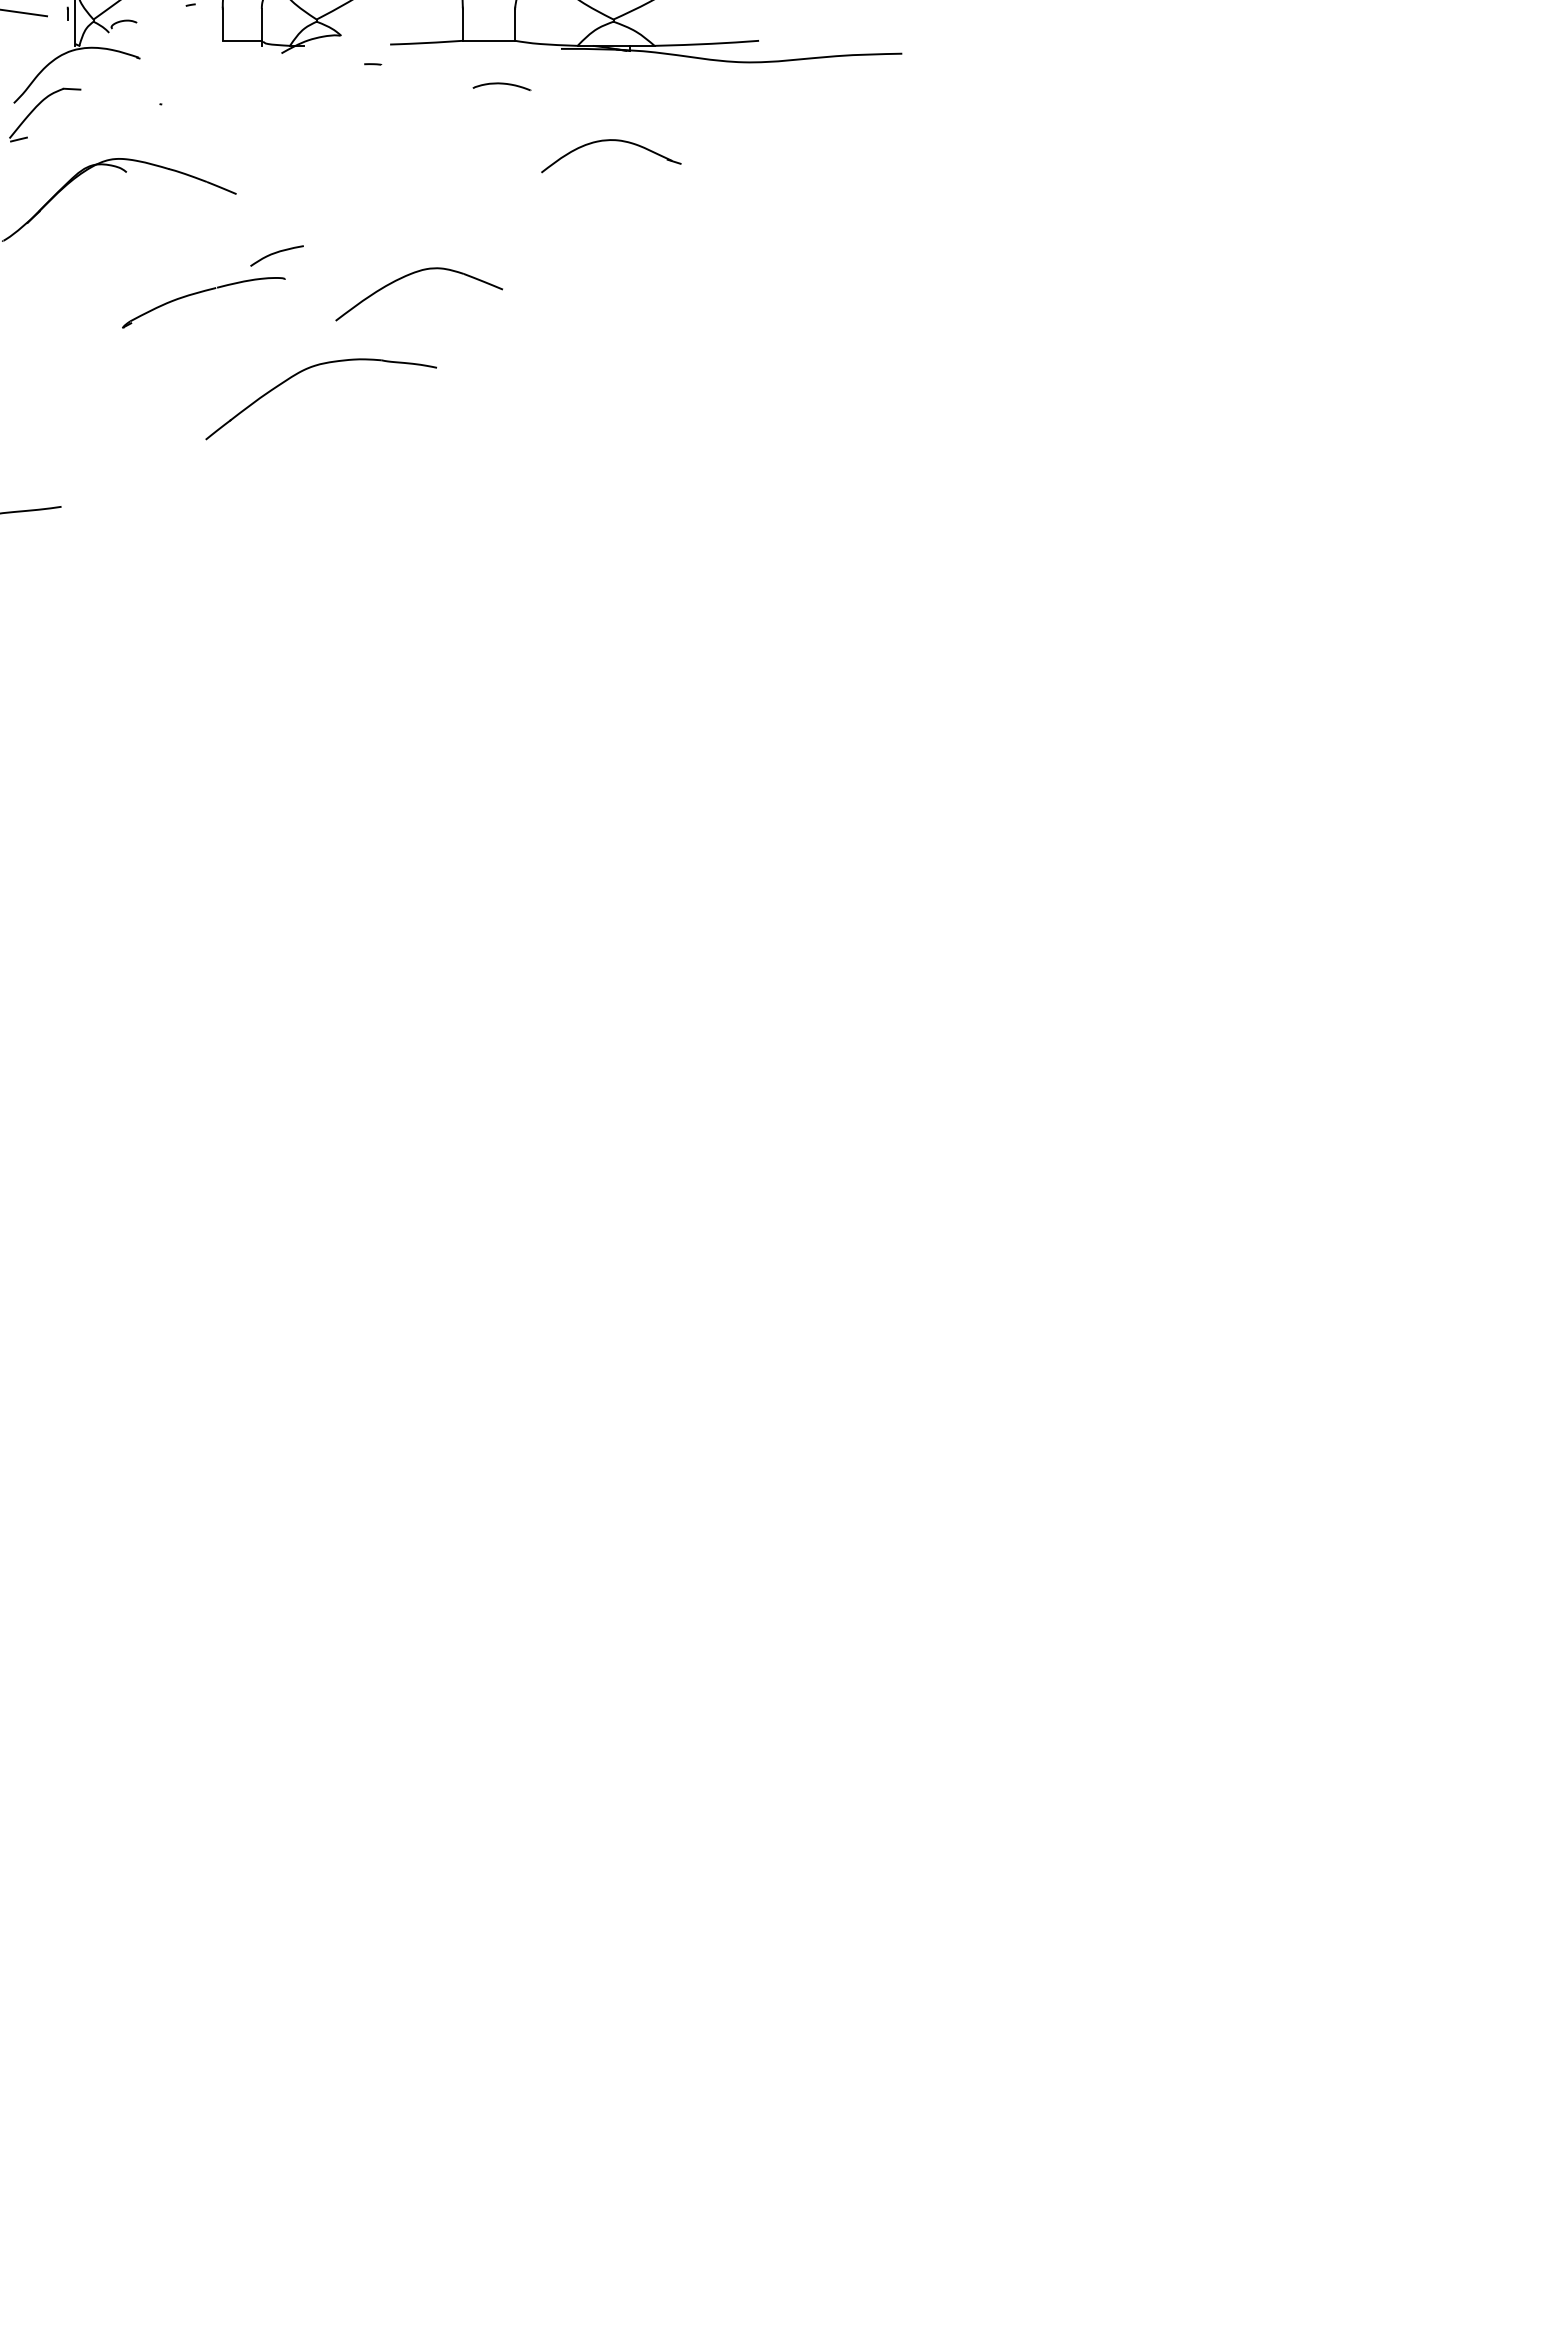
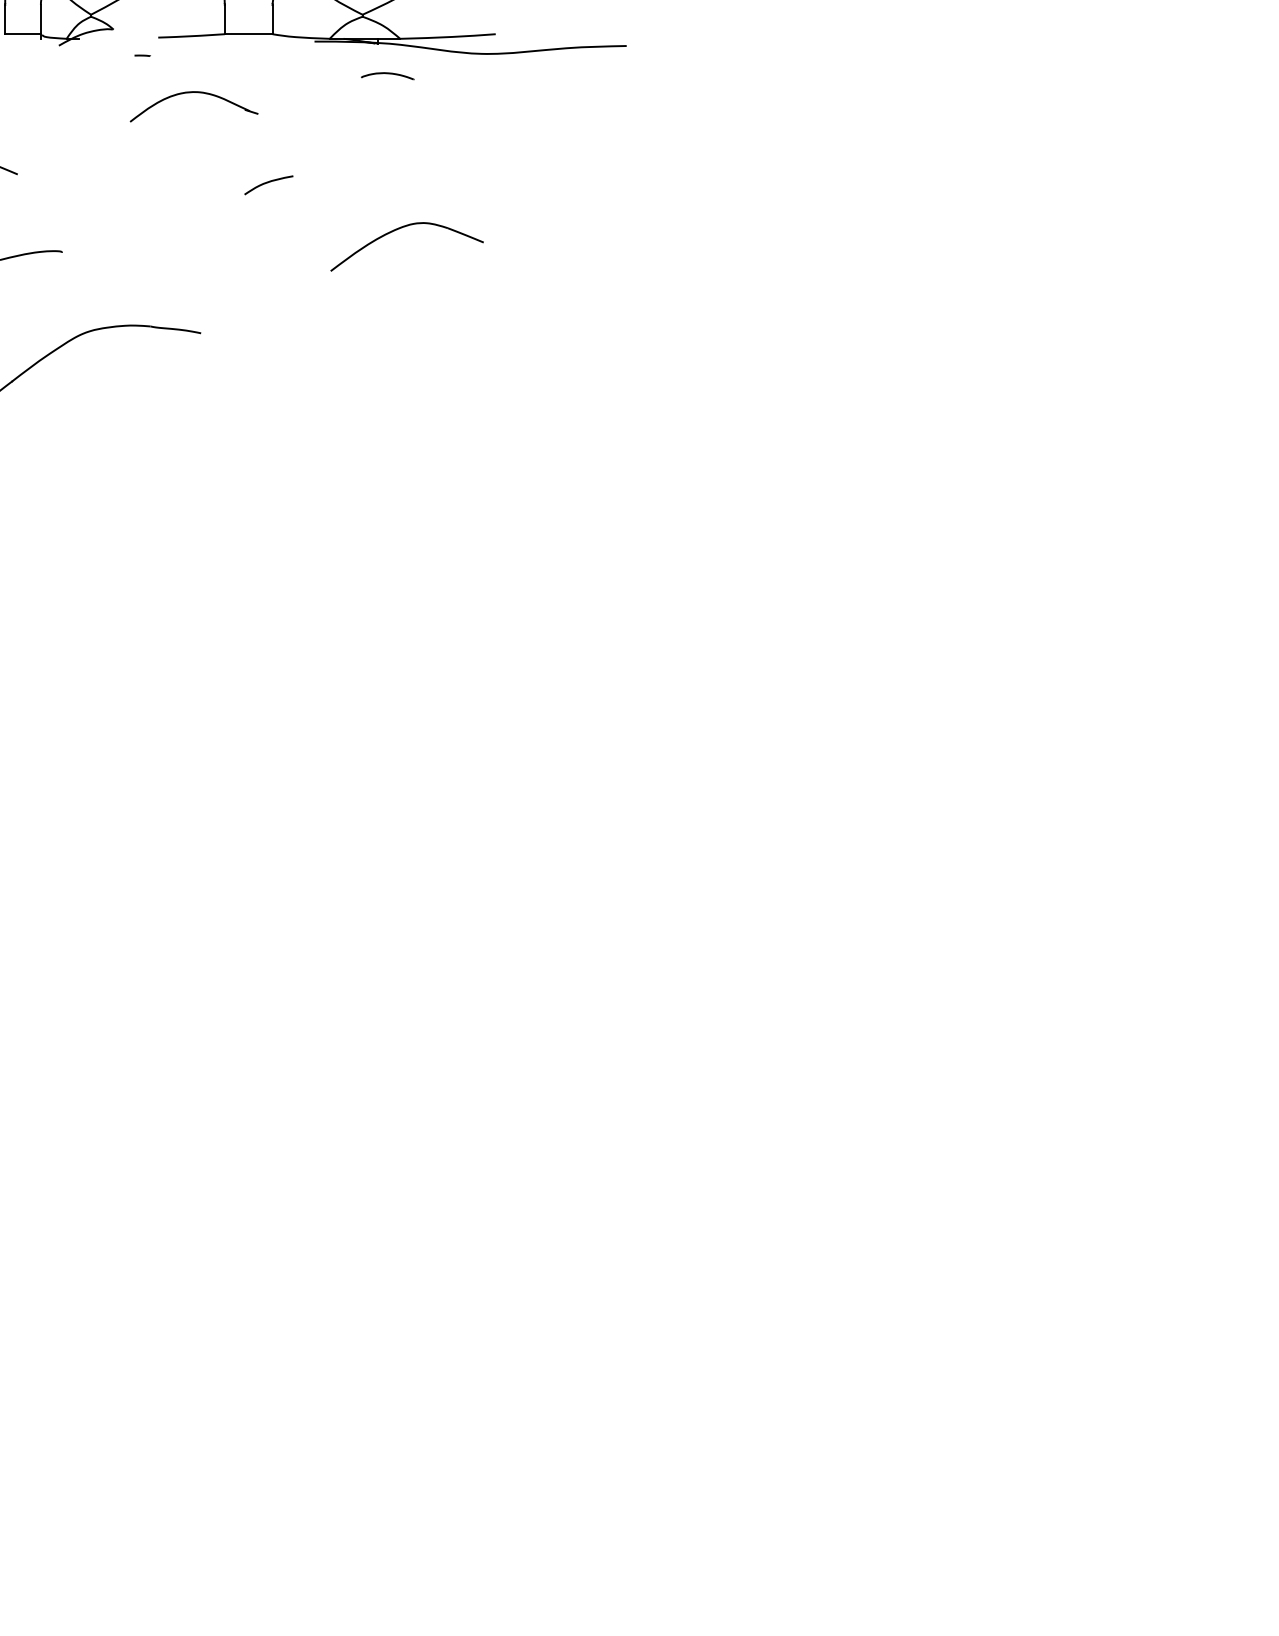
curve: (501, 84) -> (387, 74), moved
part: (608, 141) -> (191, 93), moved
curve: (276, 253) -> (268, 183), moved
part: (410, 275) -> (399, 229), moved

